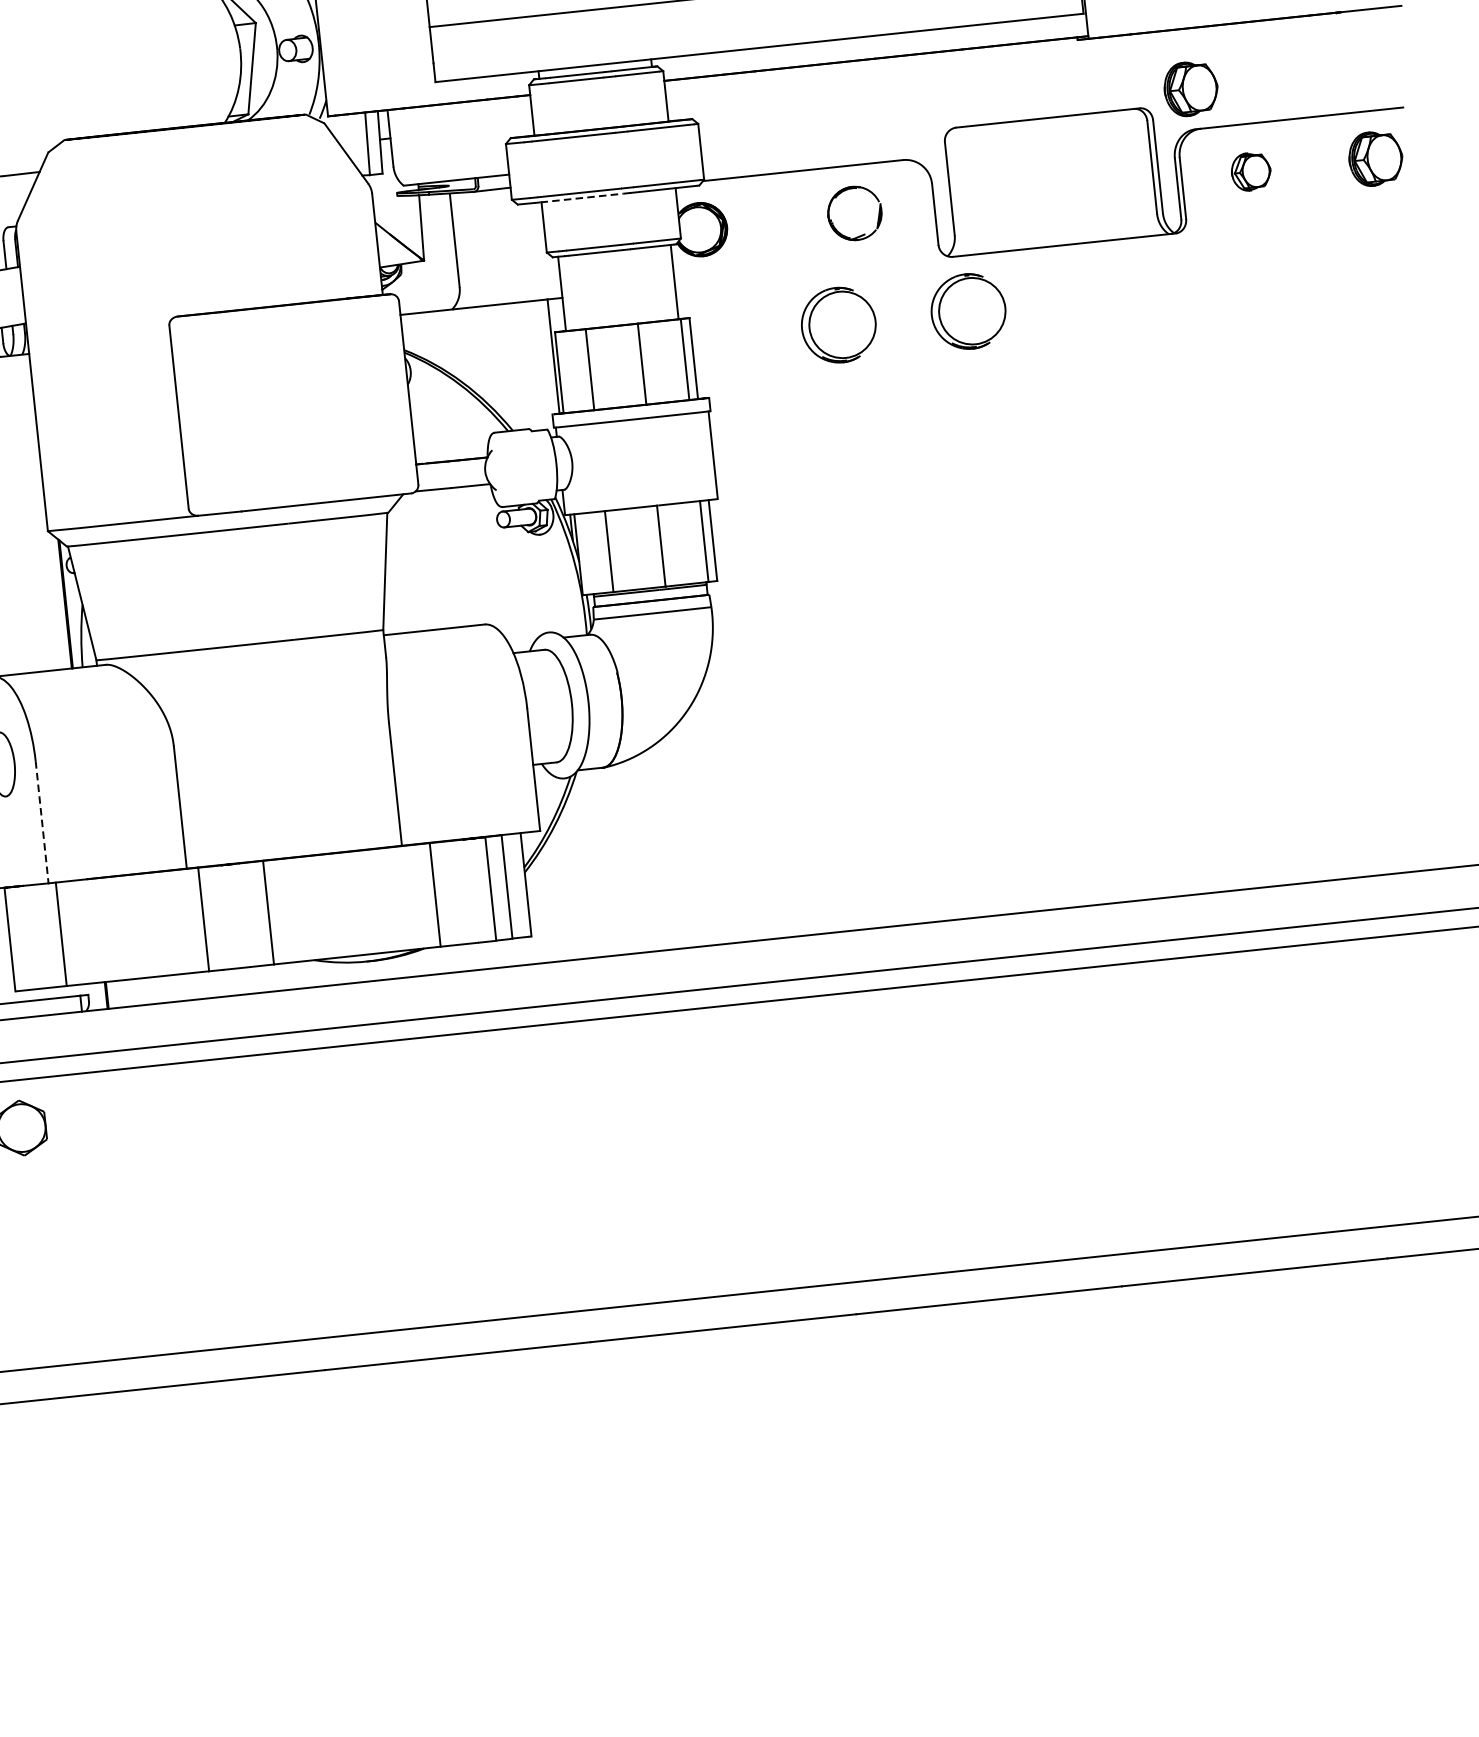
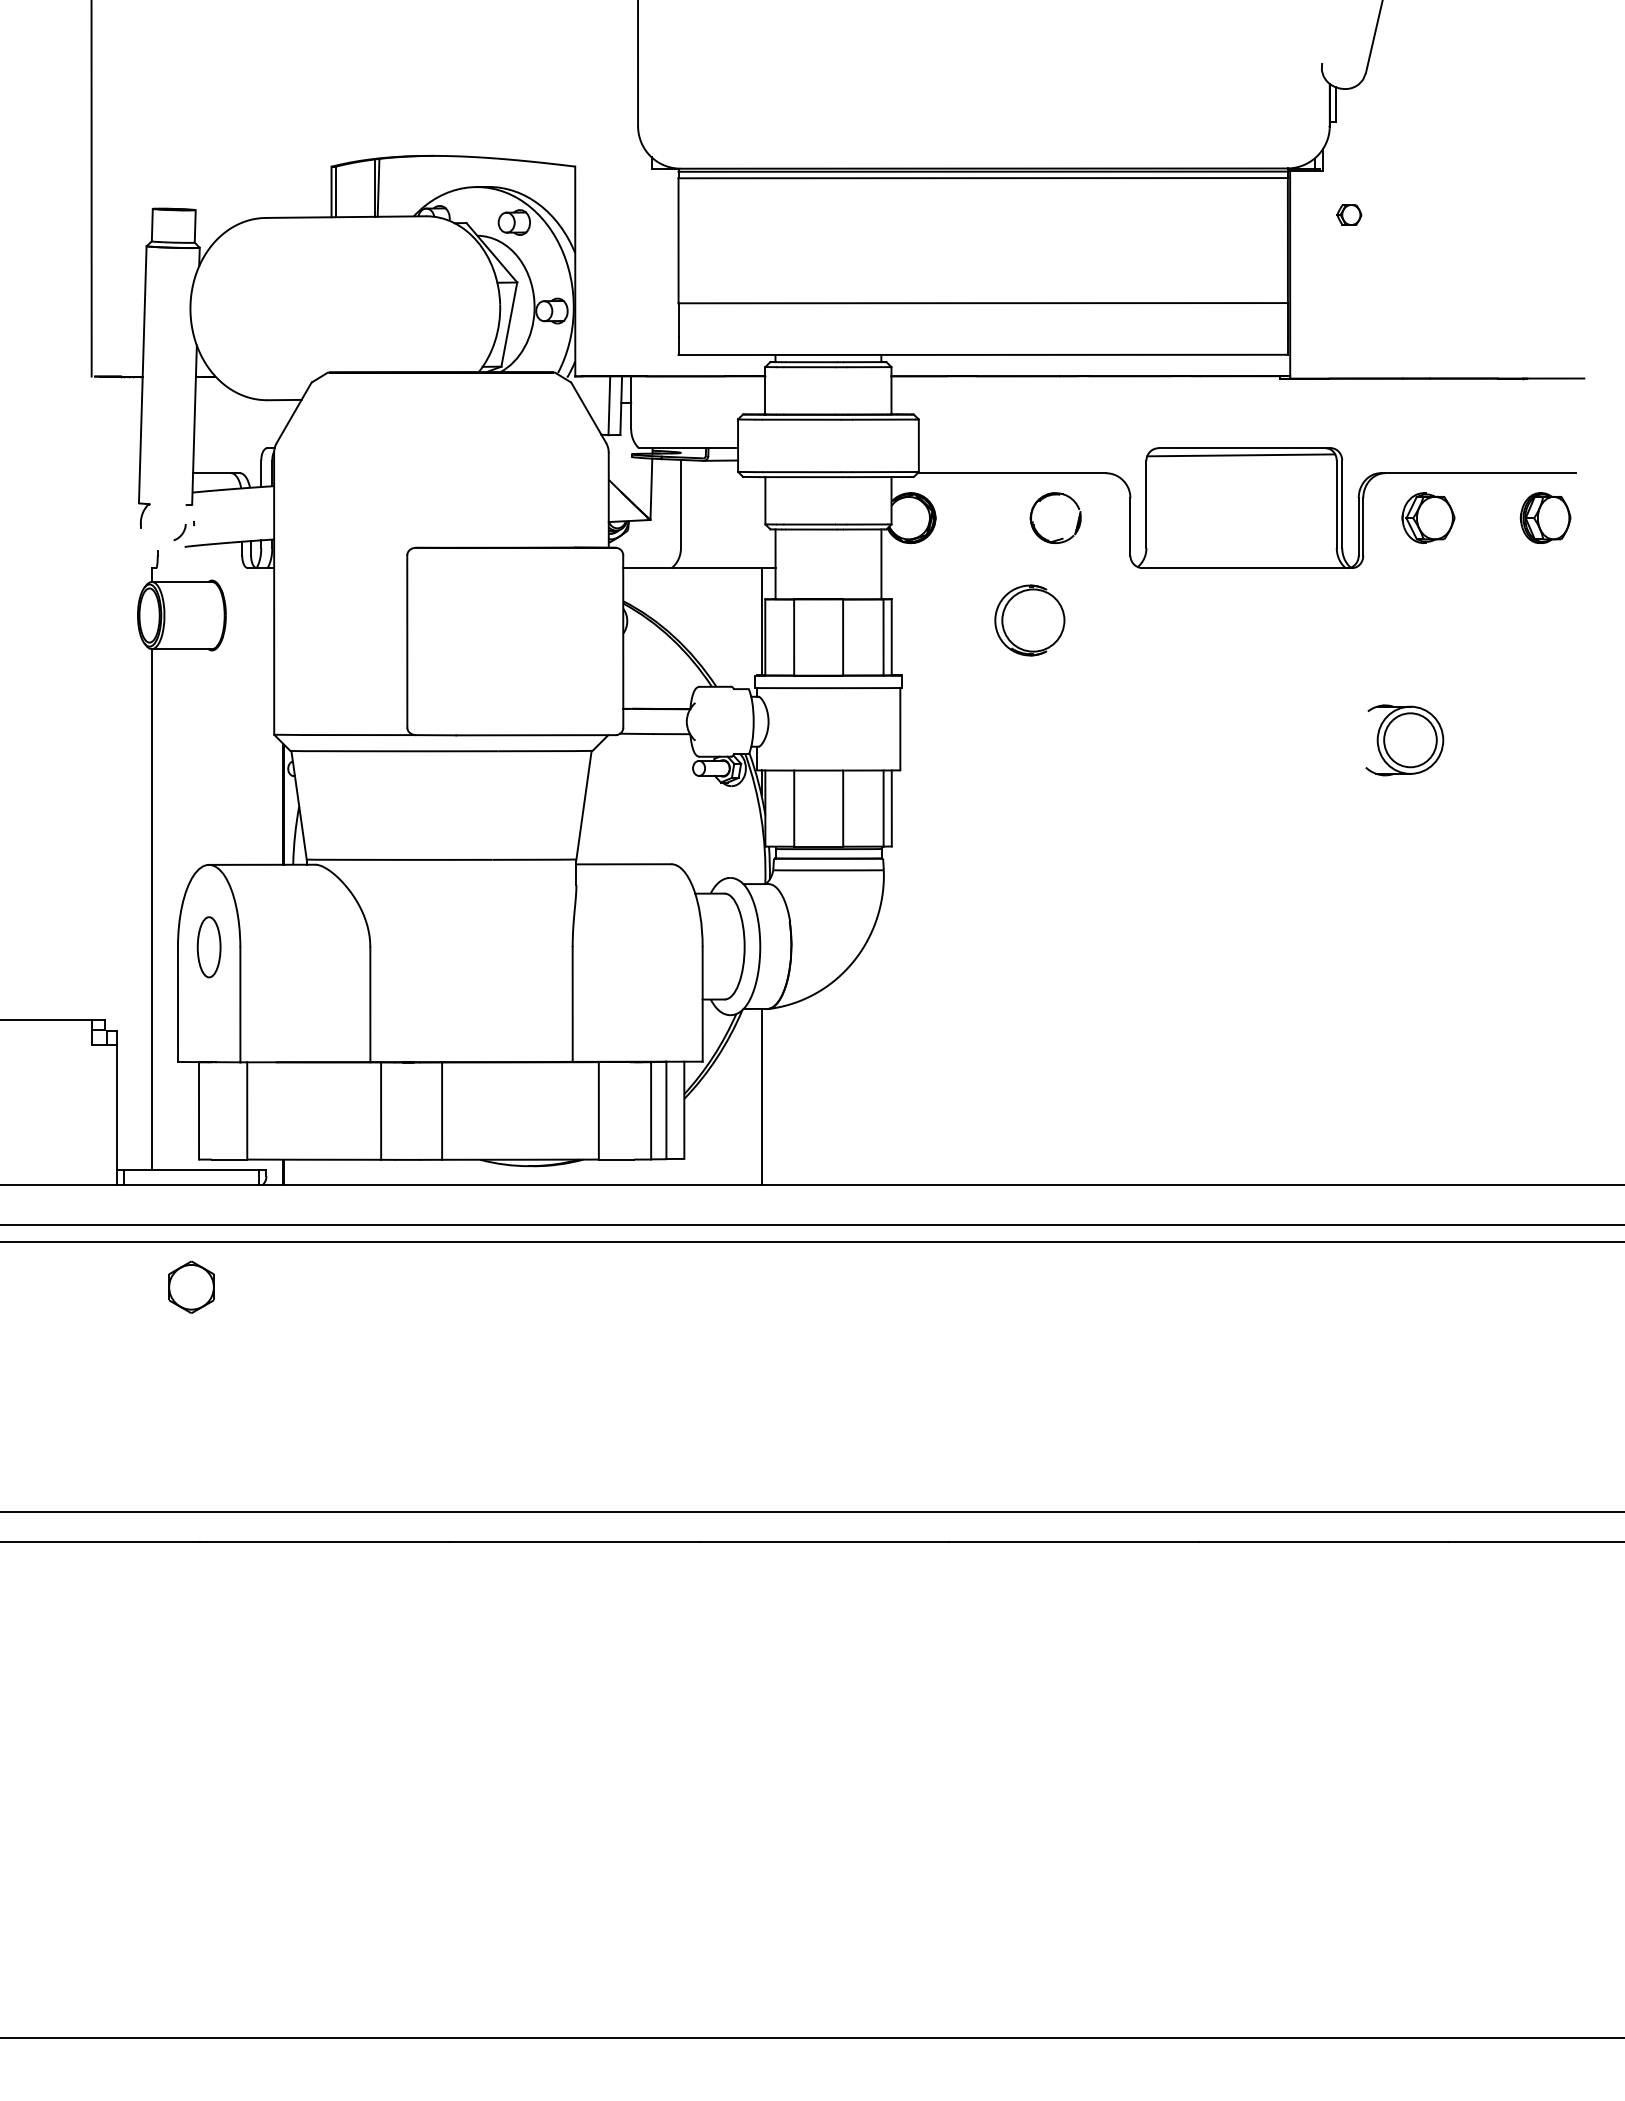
part: (1190, 88) -> (1380, 434), removed
line: (1045, 126) -> (1241, 455), added
part: (1251, 171) -> (1428, 517), size x1.43
line: (582, 198) -> (803, 477), dashed -> solid
part: (968, 311) -> (1151, 620), removed
part: (1250, 410) -> (1404, 740), added
line: (42, 822) -> (240, 1005), dashed -> solid
line: (606, 861) -> (761, 1096), added

